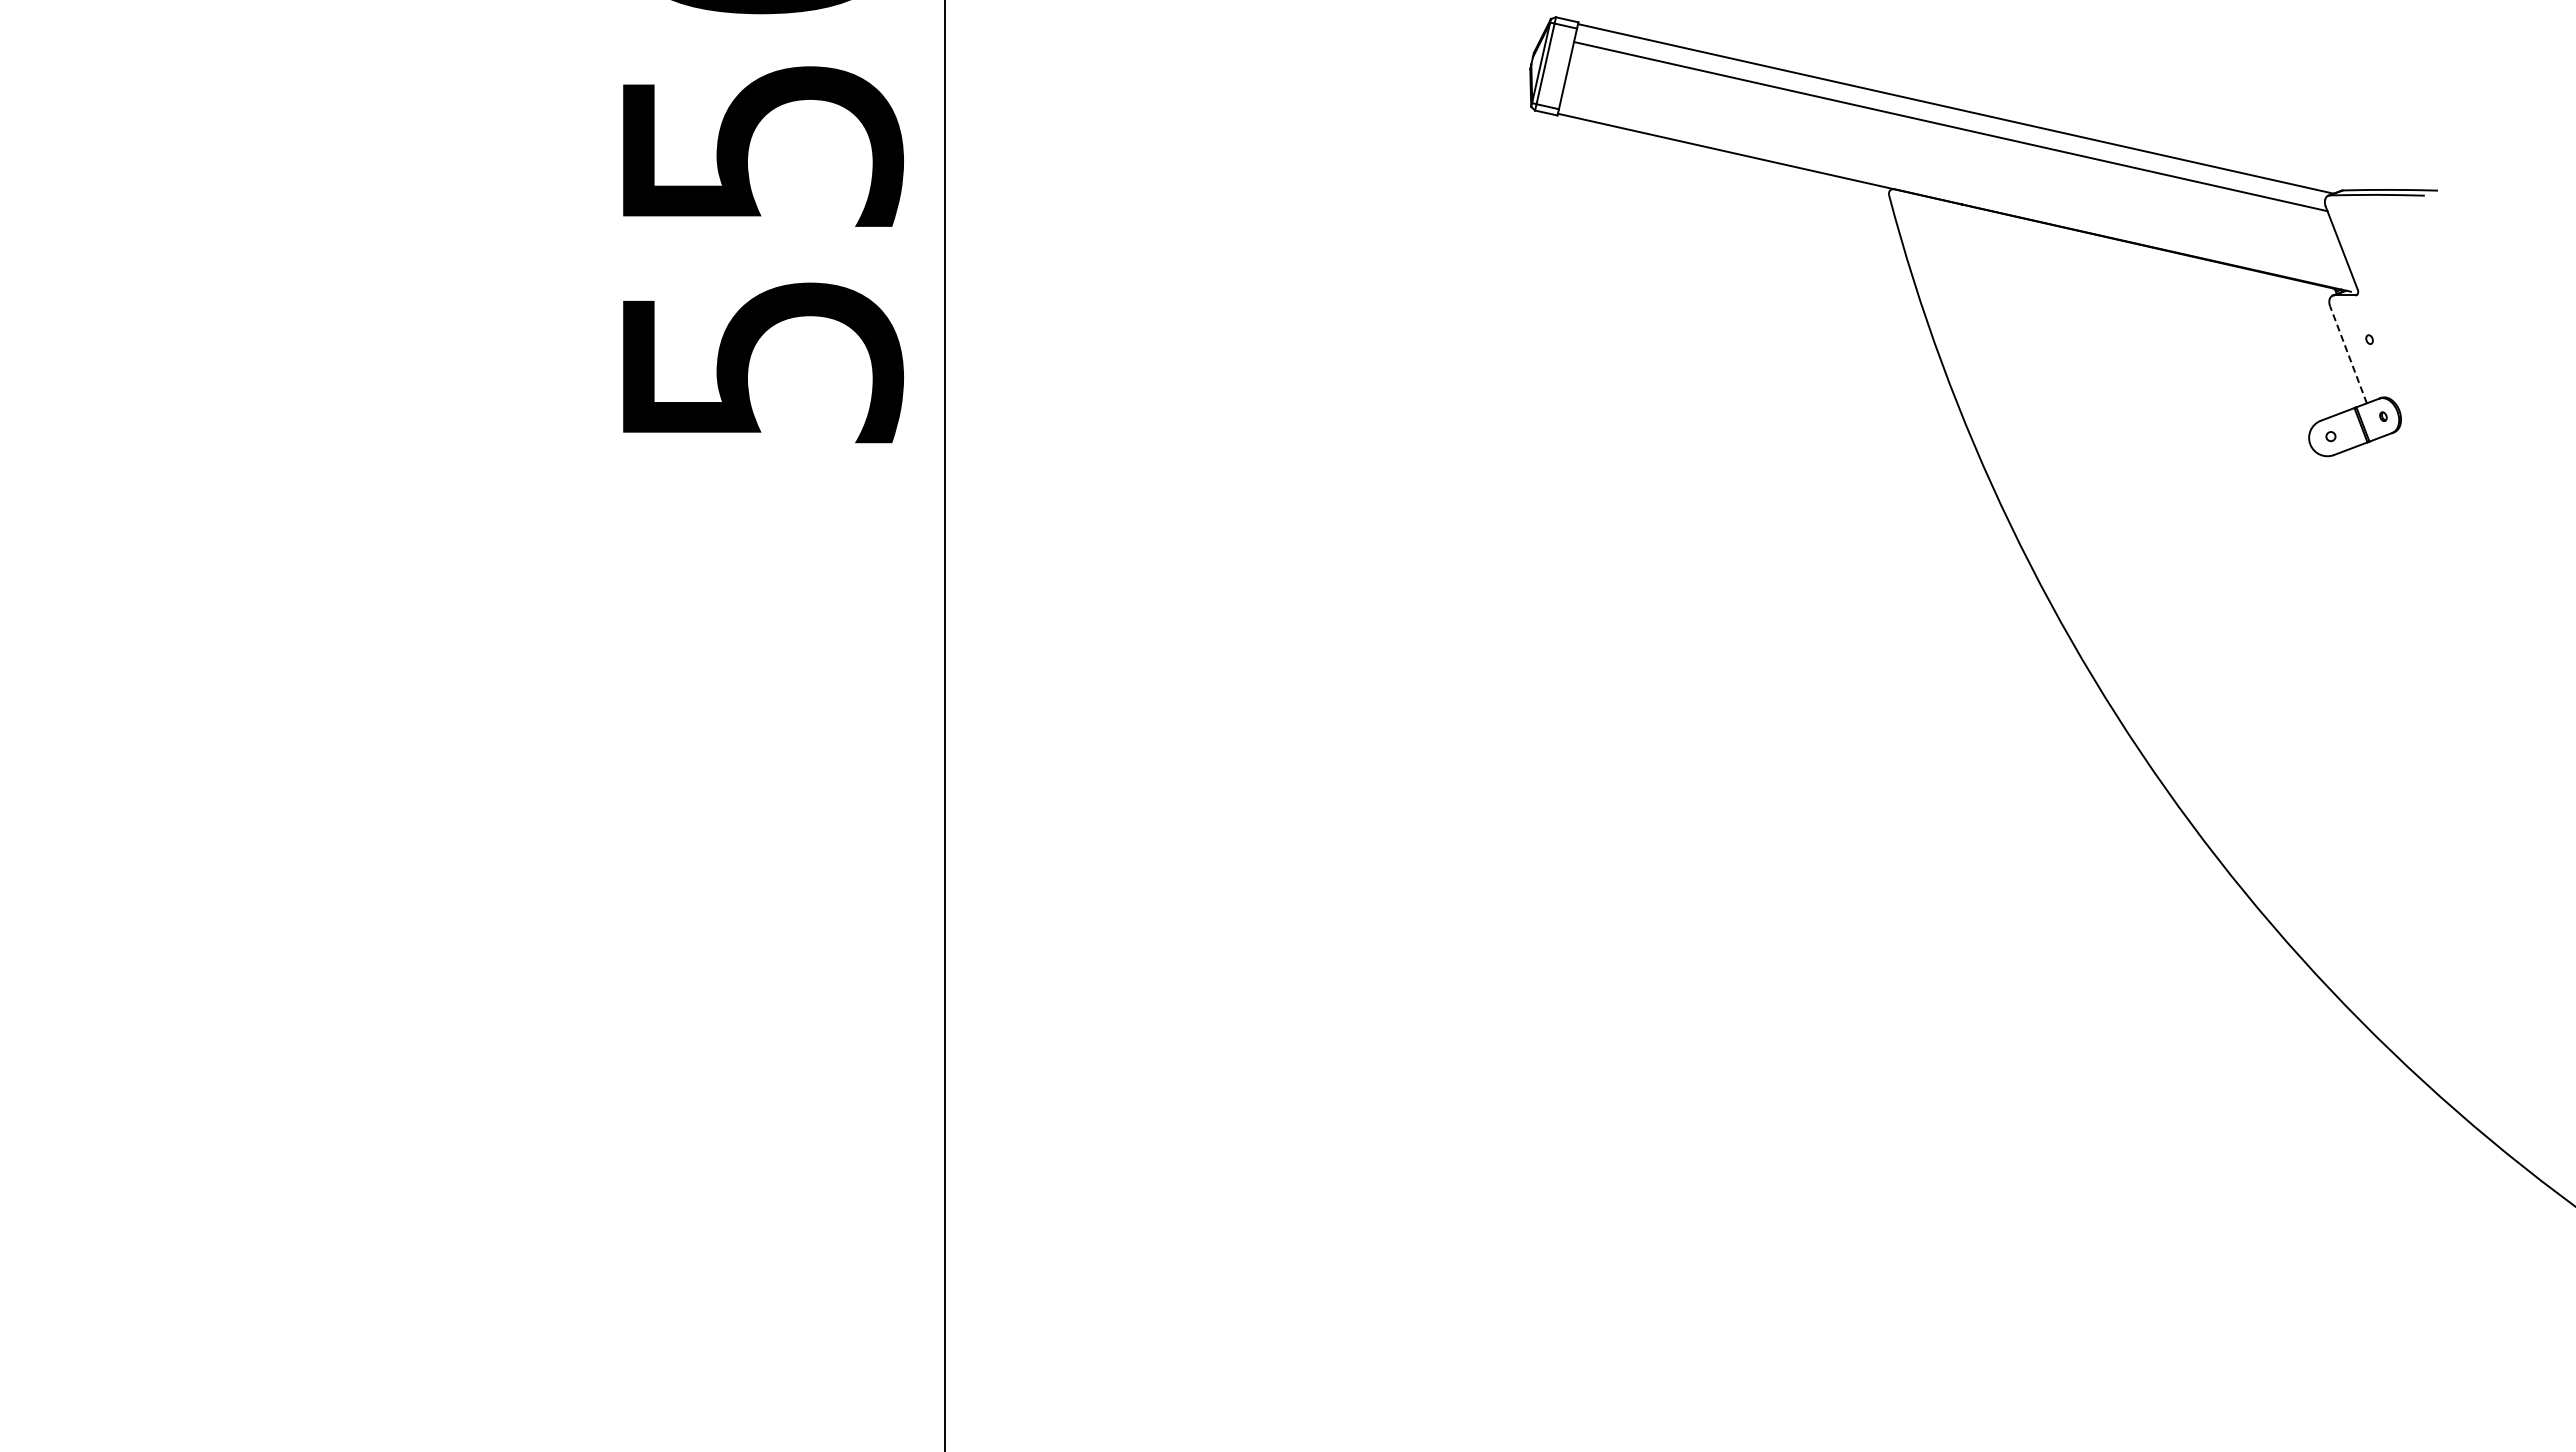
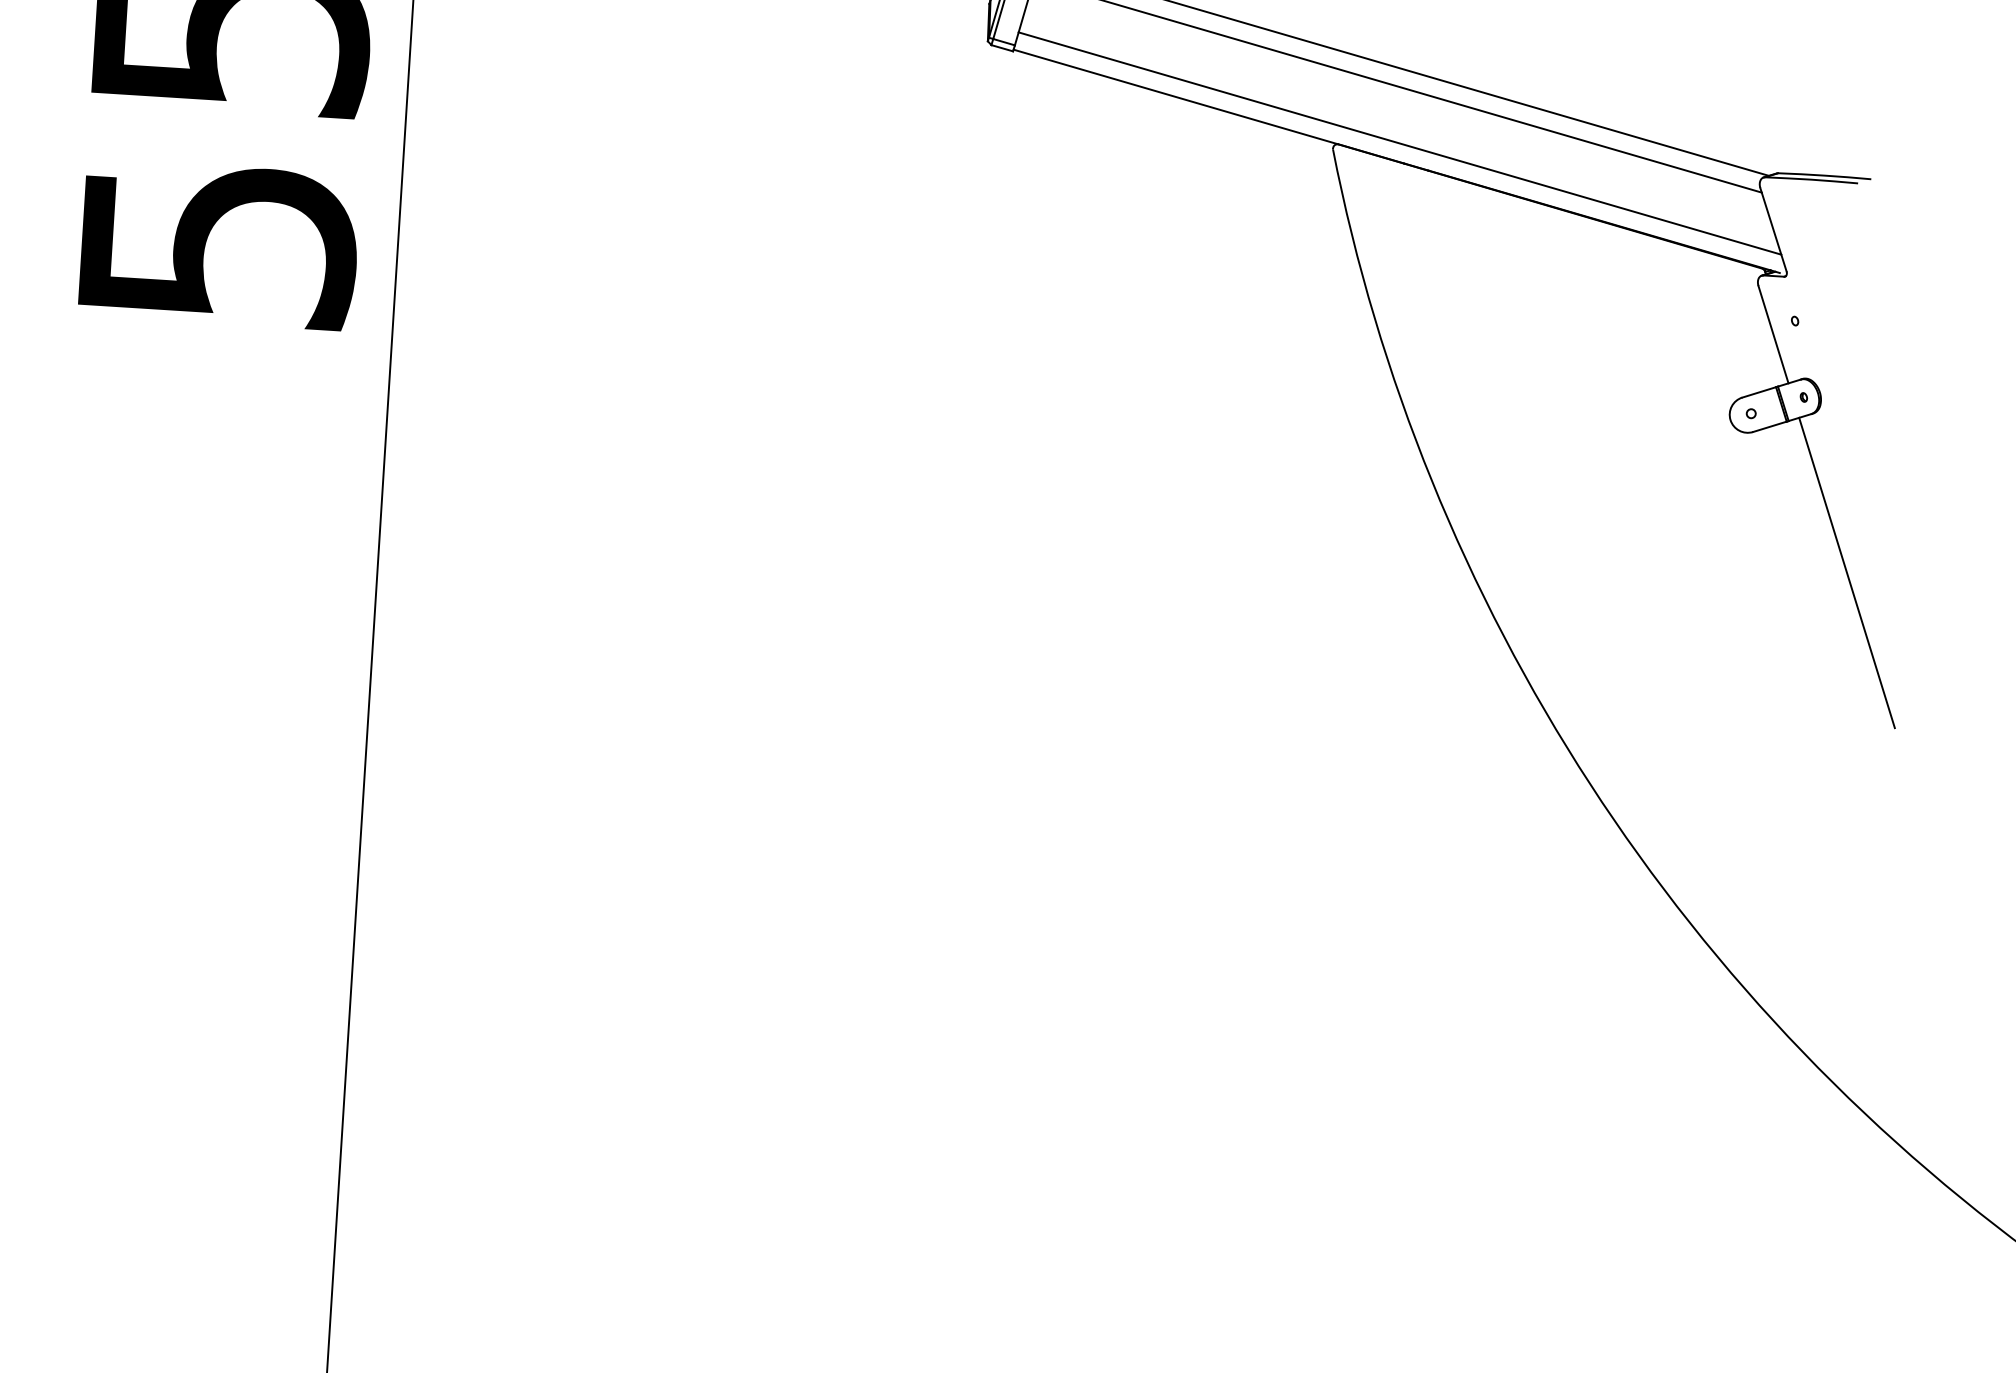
line: (1956, 184) -> (1399, 143), added
line: (2348, 354) -> (1773, 334), dashed -> solid
line: (2438, 591) -> (1847, 572), added

